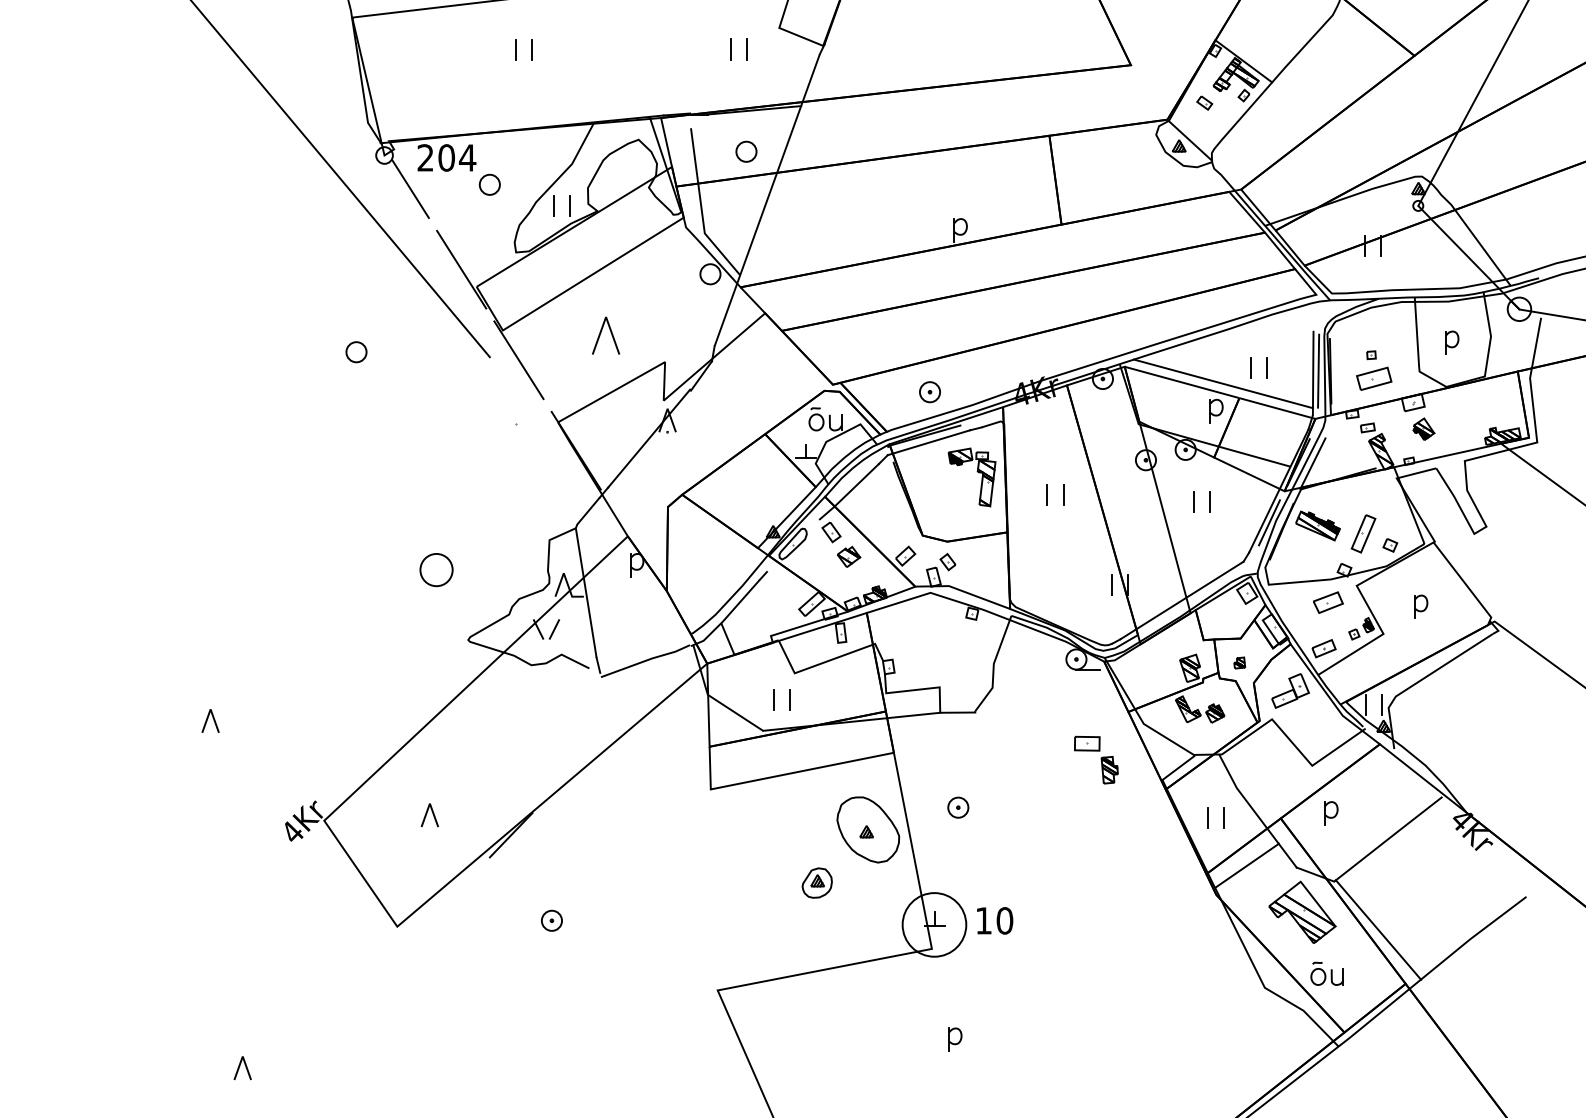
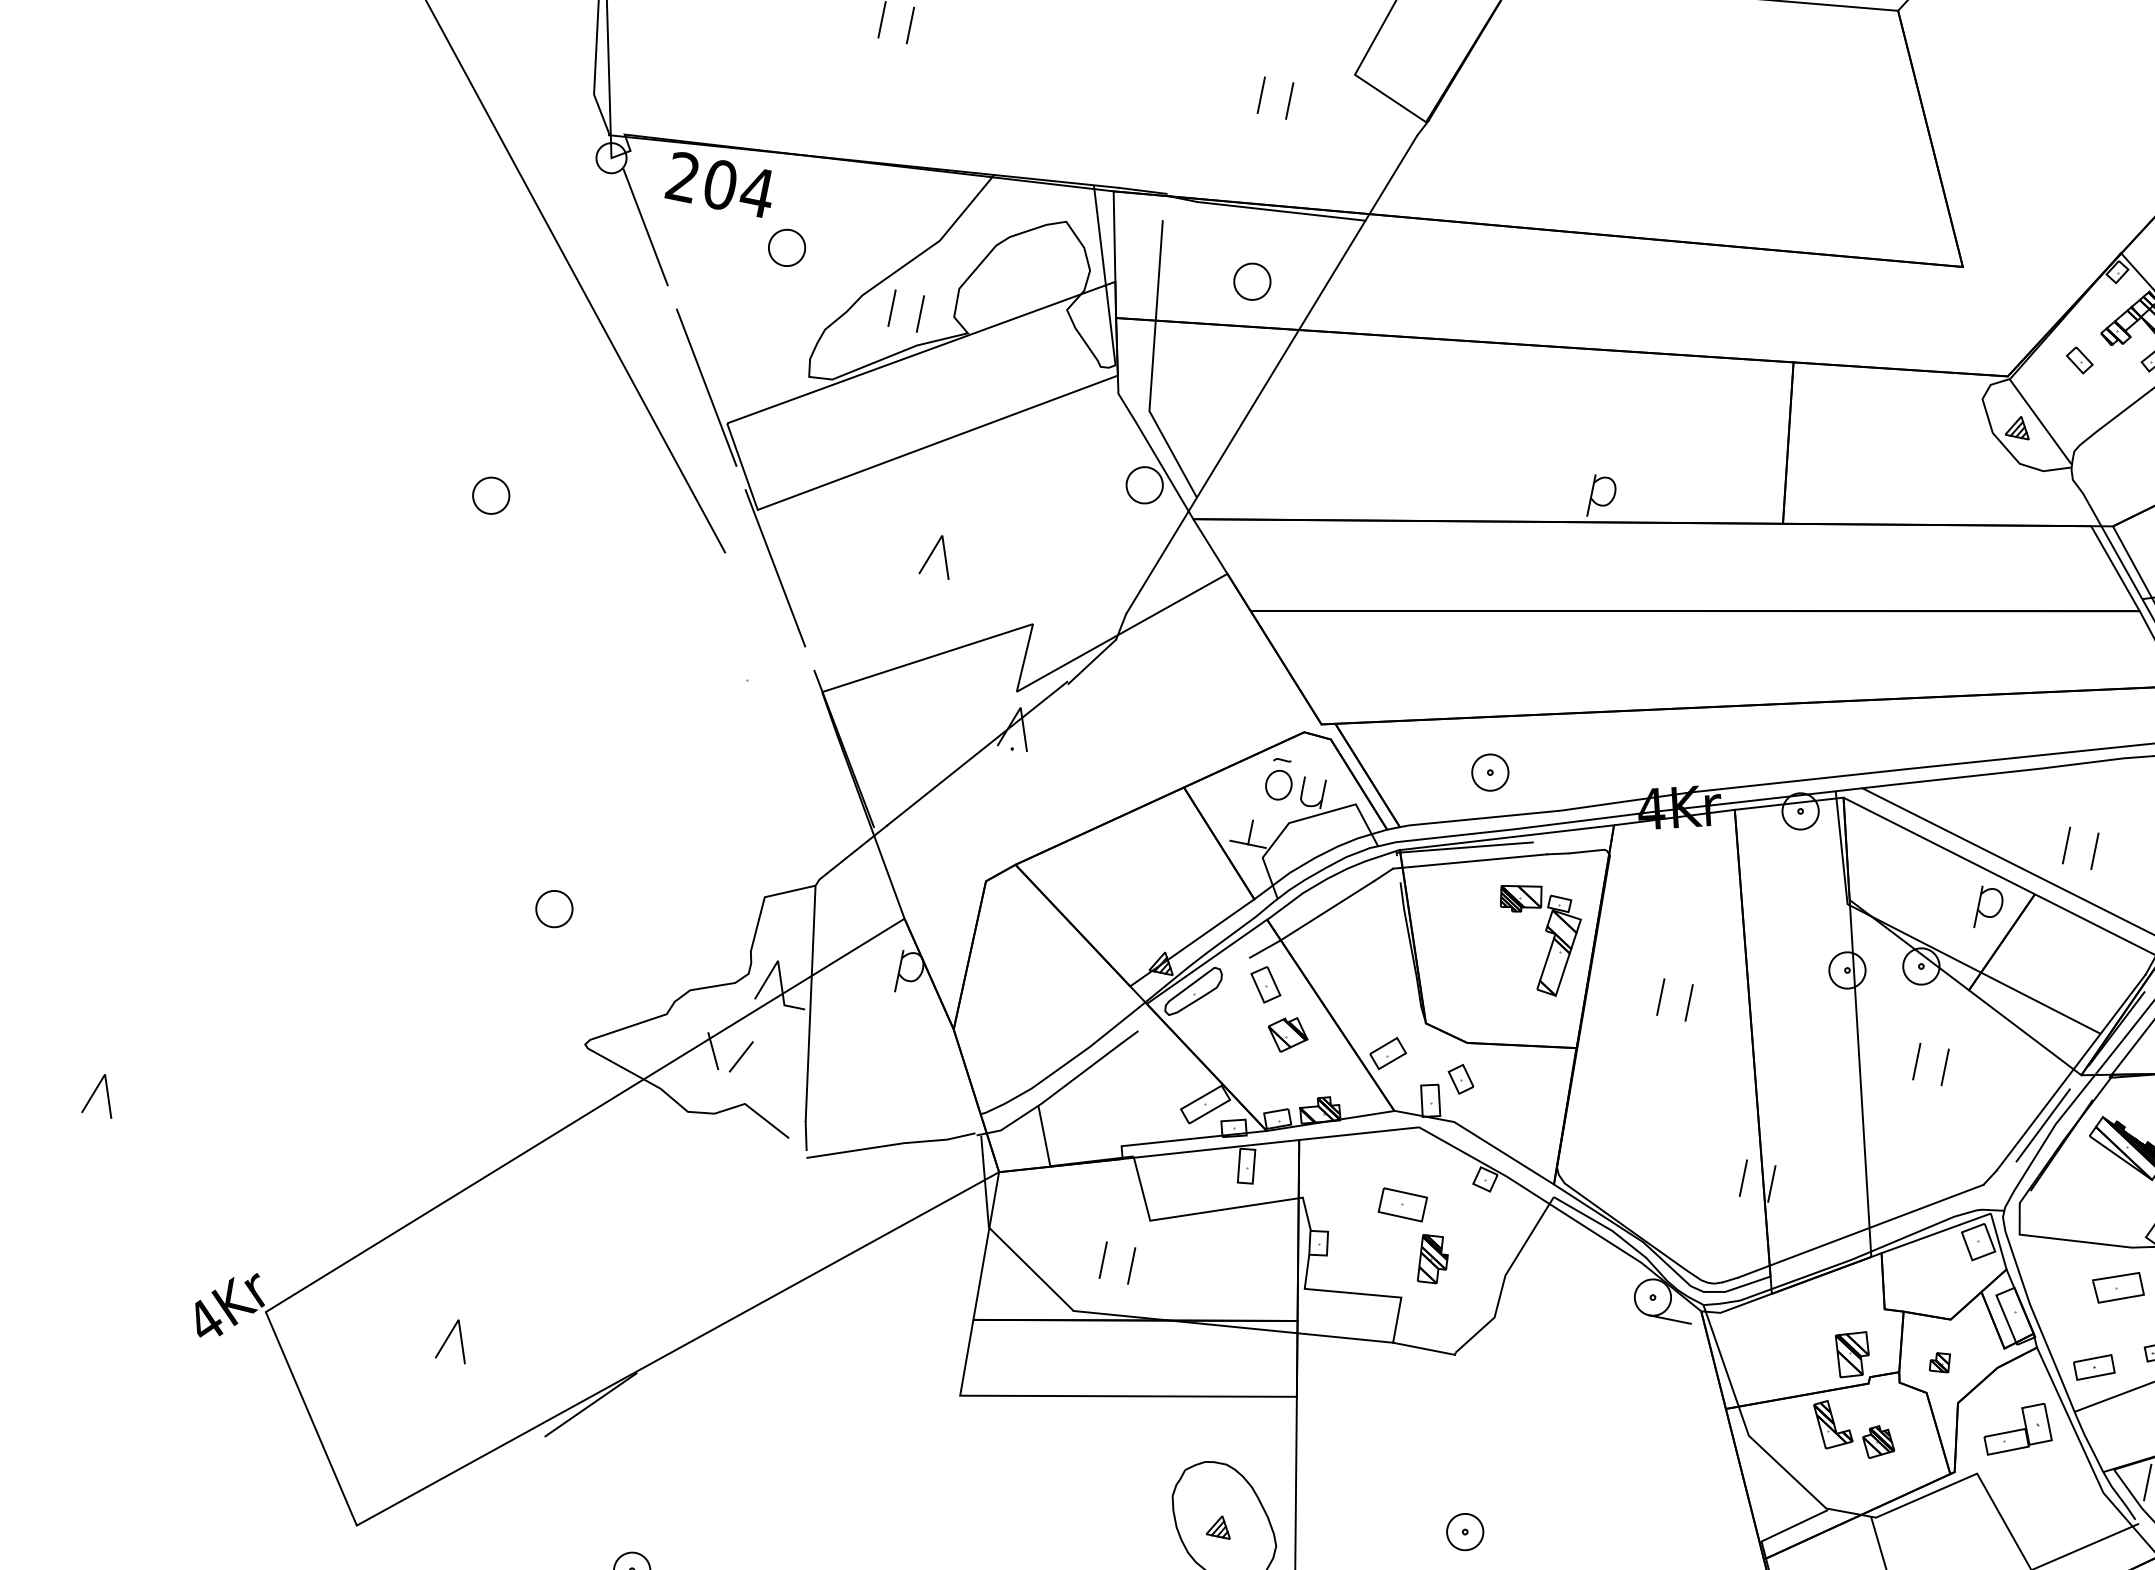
part: (605, 335) -> (937, 555), size x0.62
part: (436, 569) -> (554, 908), size x0.62
part: (1096, 759) -> (1413, 1235), moved
part: (958, 807) -> (1465, 1531), moved

